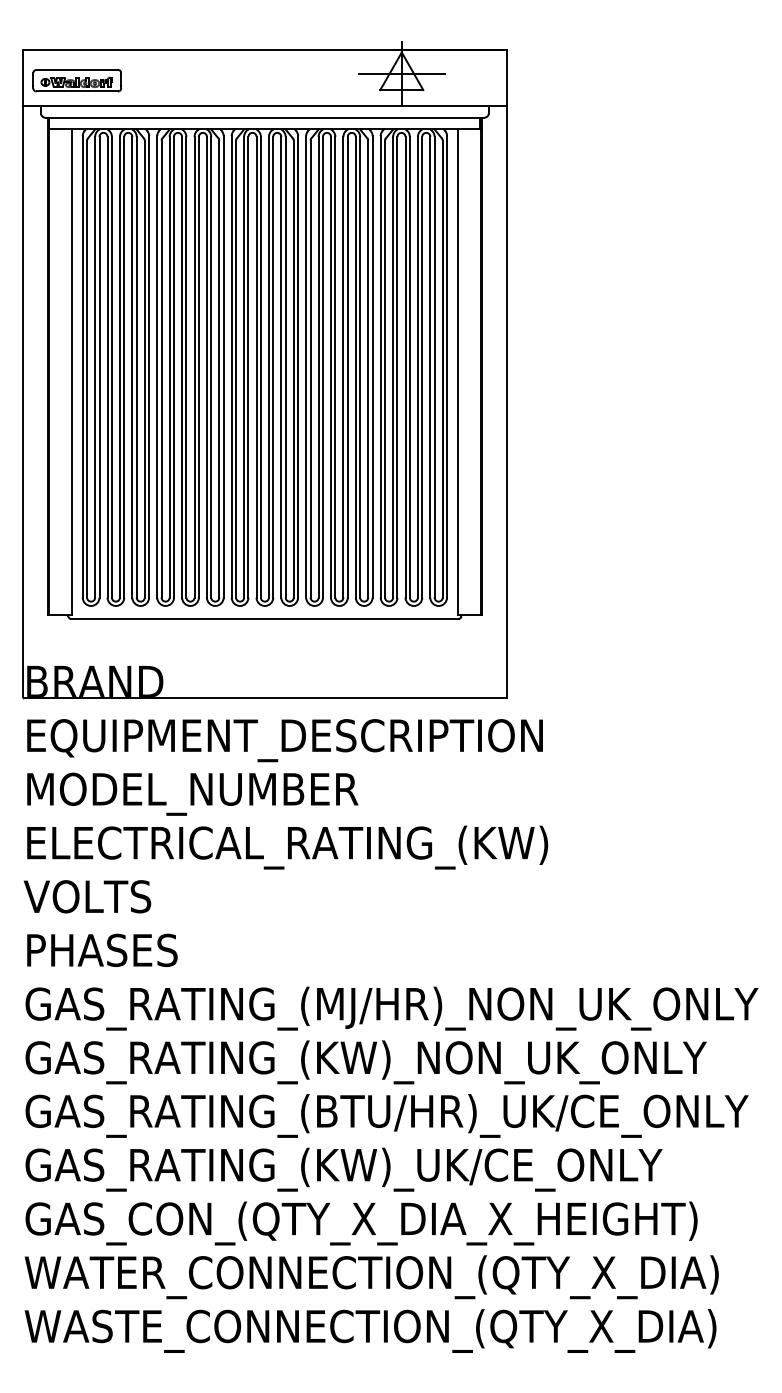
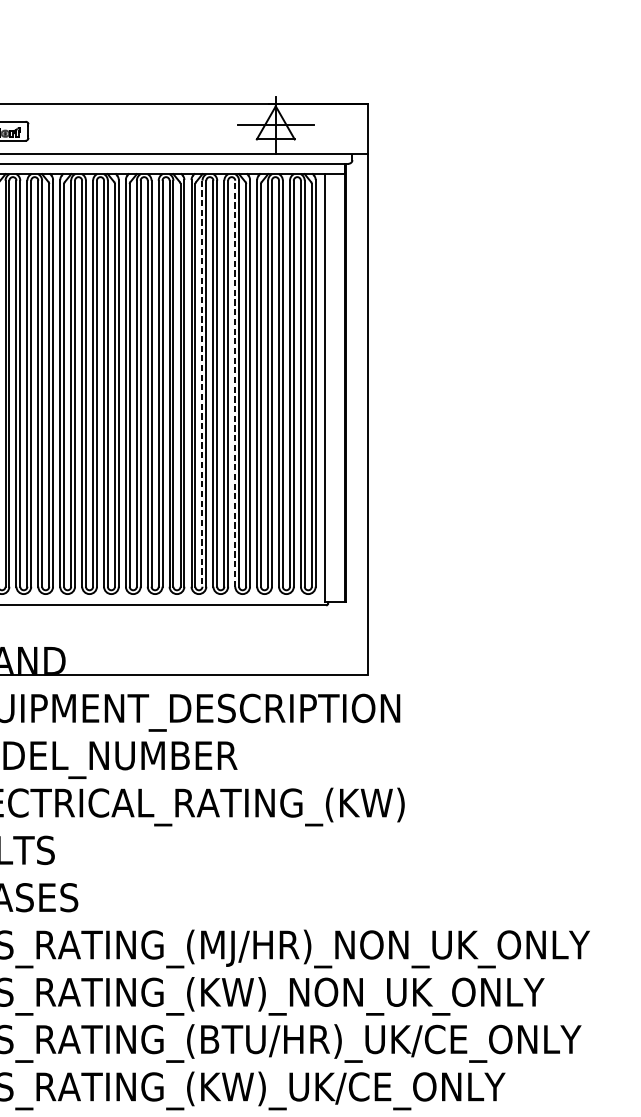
line: (355, 366) -> (234, 383), solid -> dashed
line: (318, 367) -> (202, 383), solid -> dashed

